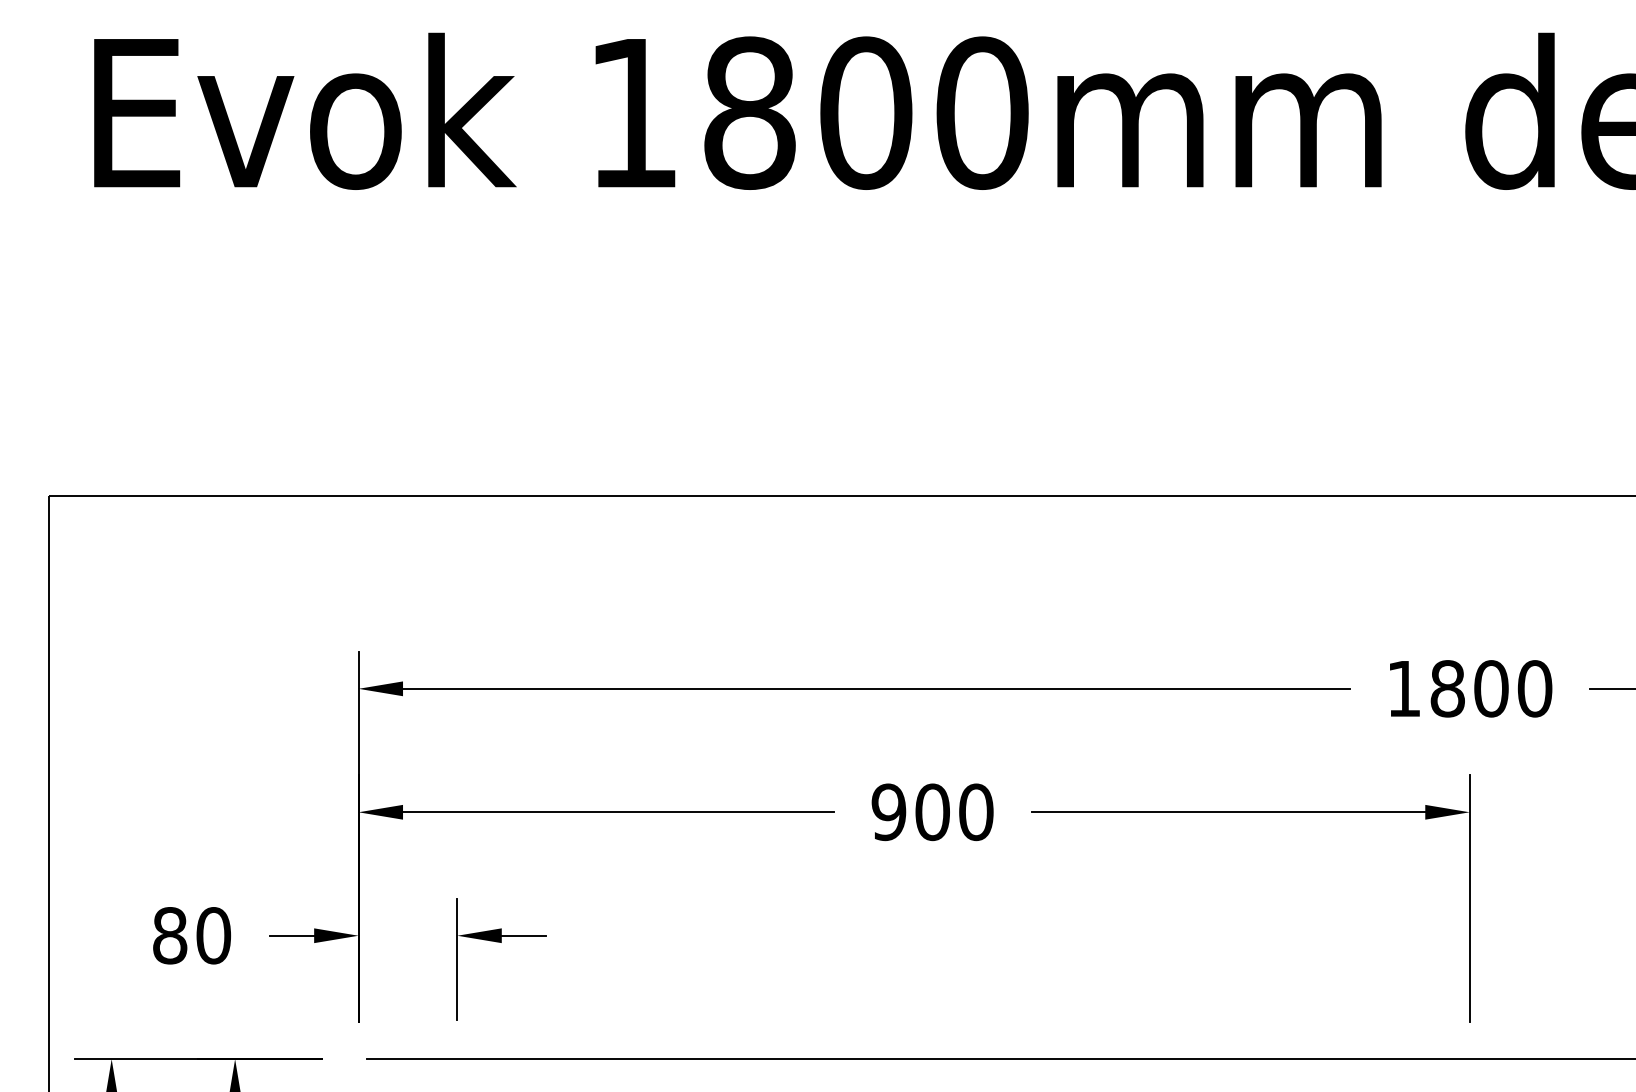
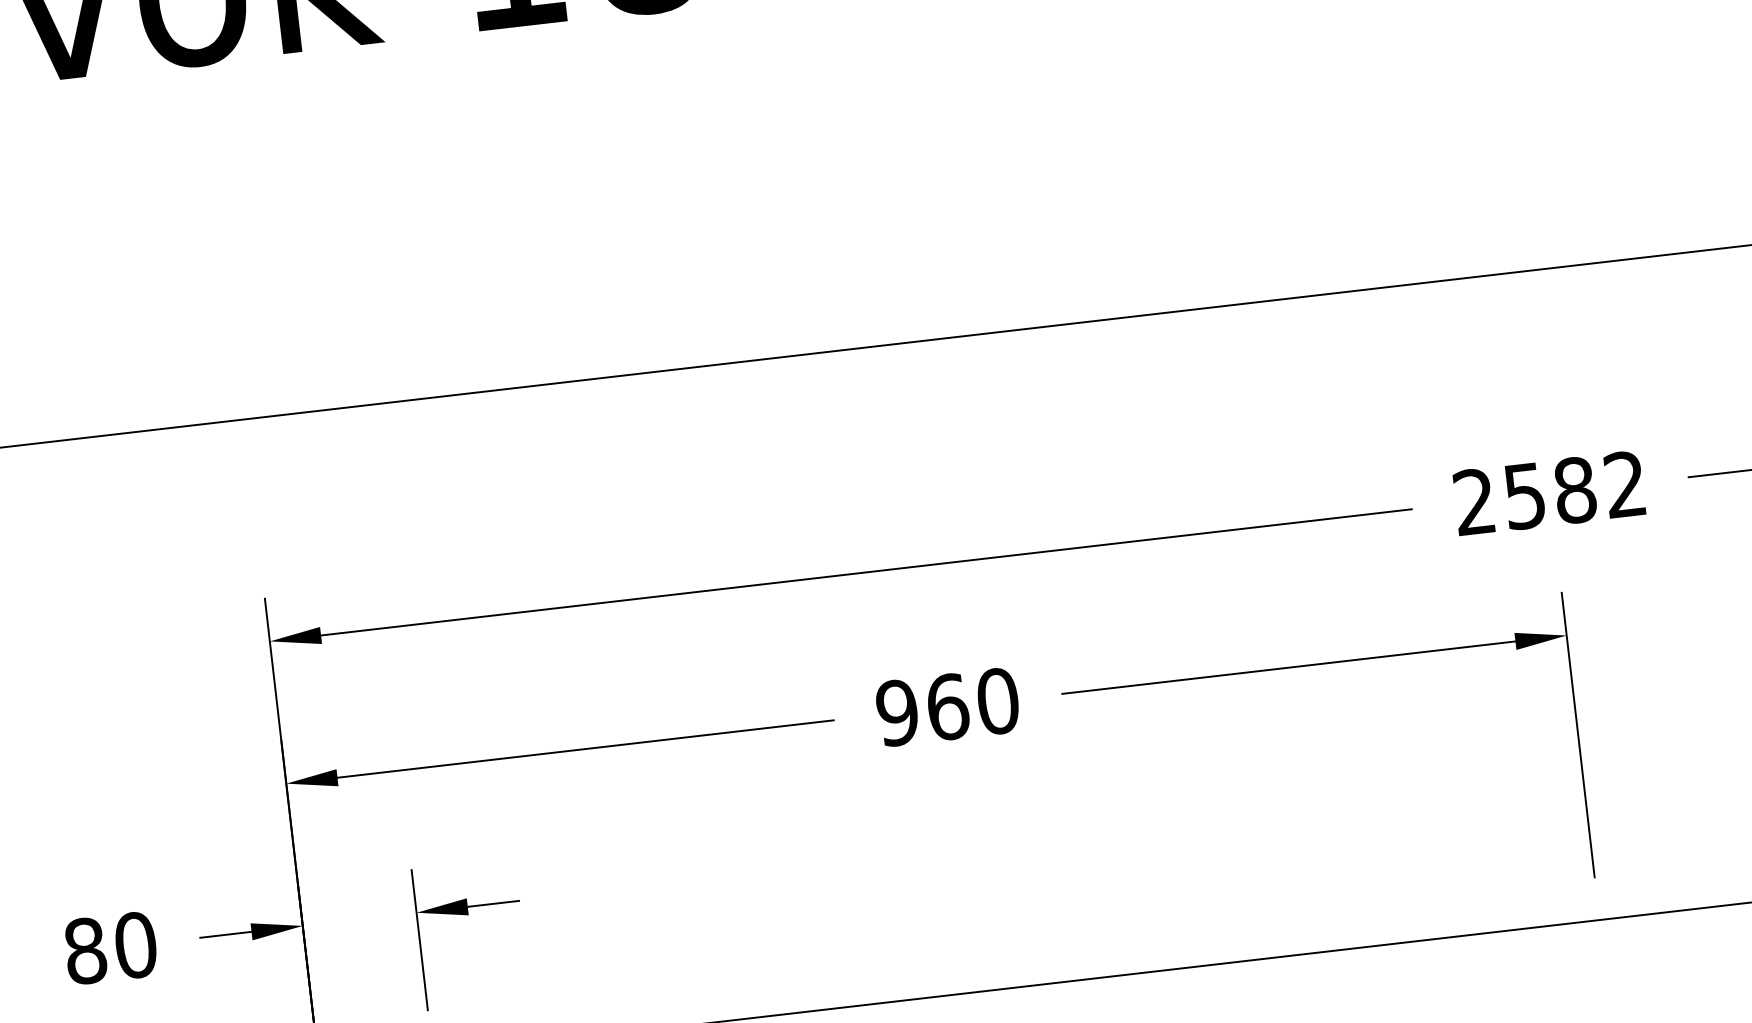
text: (1469, 688) -> (1549, 492), 1800 -> 2582
text: (932, 811) -> (947, 706), 900 -> 960

